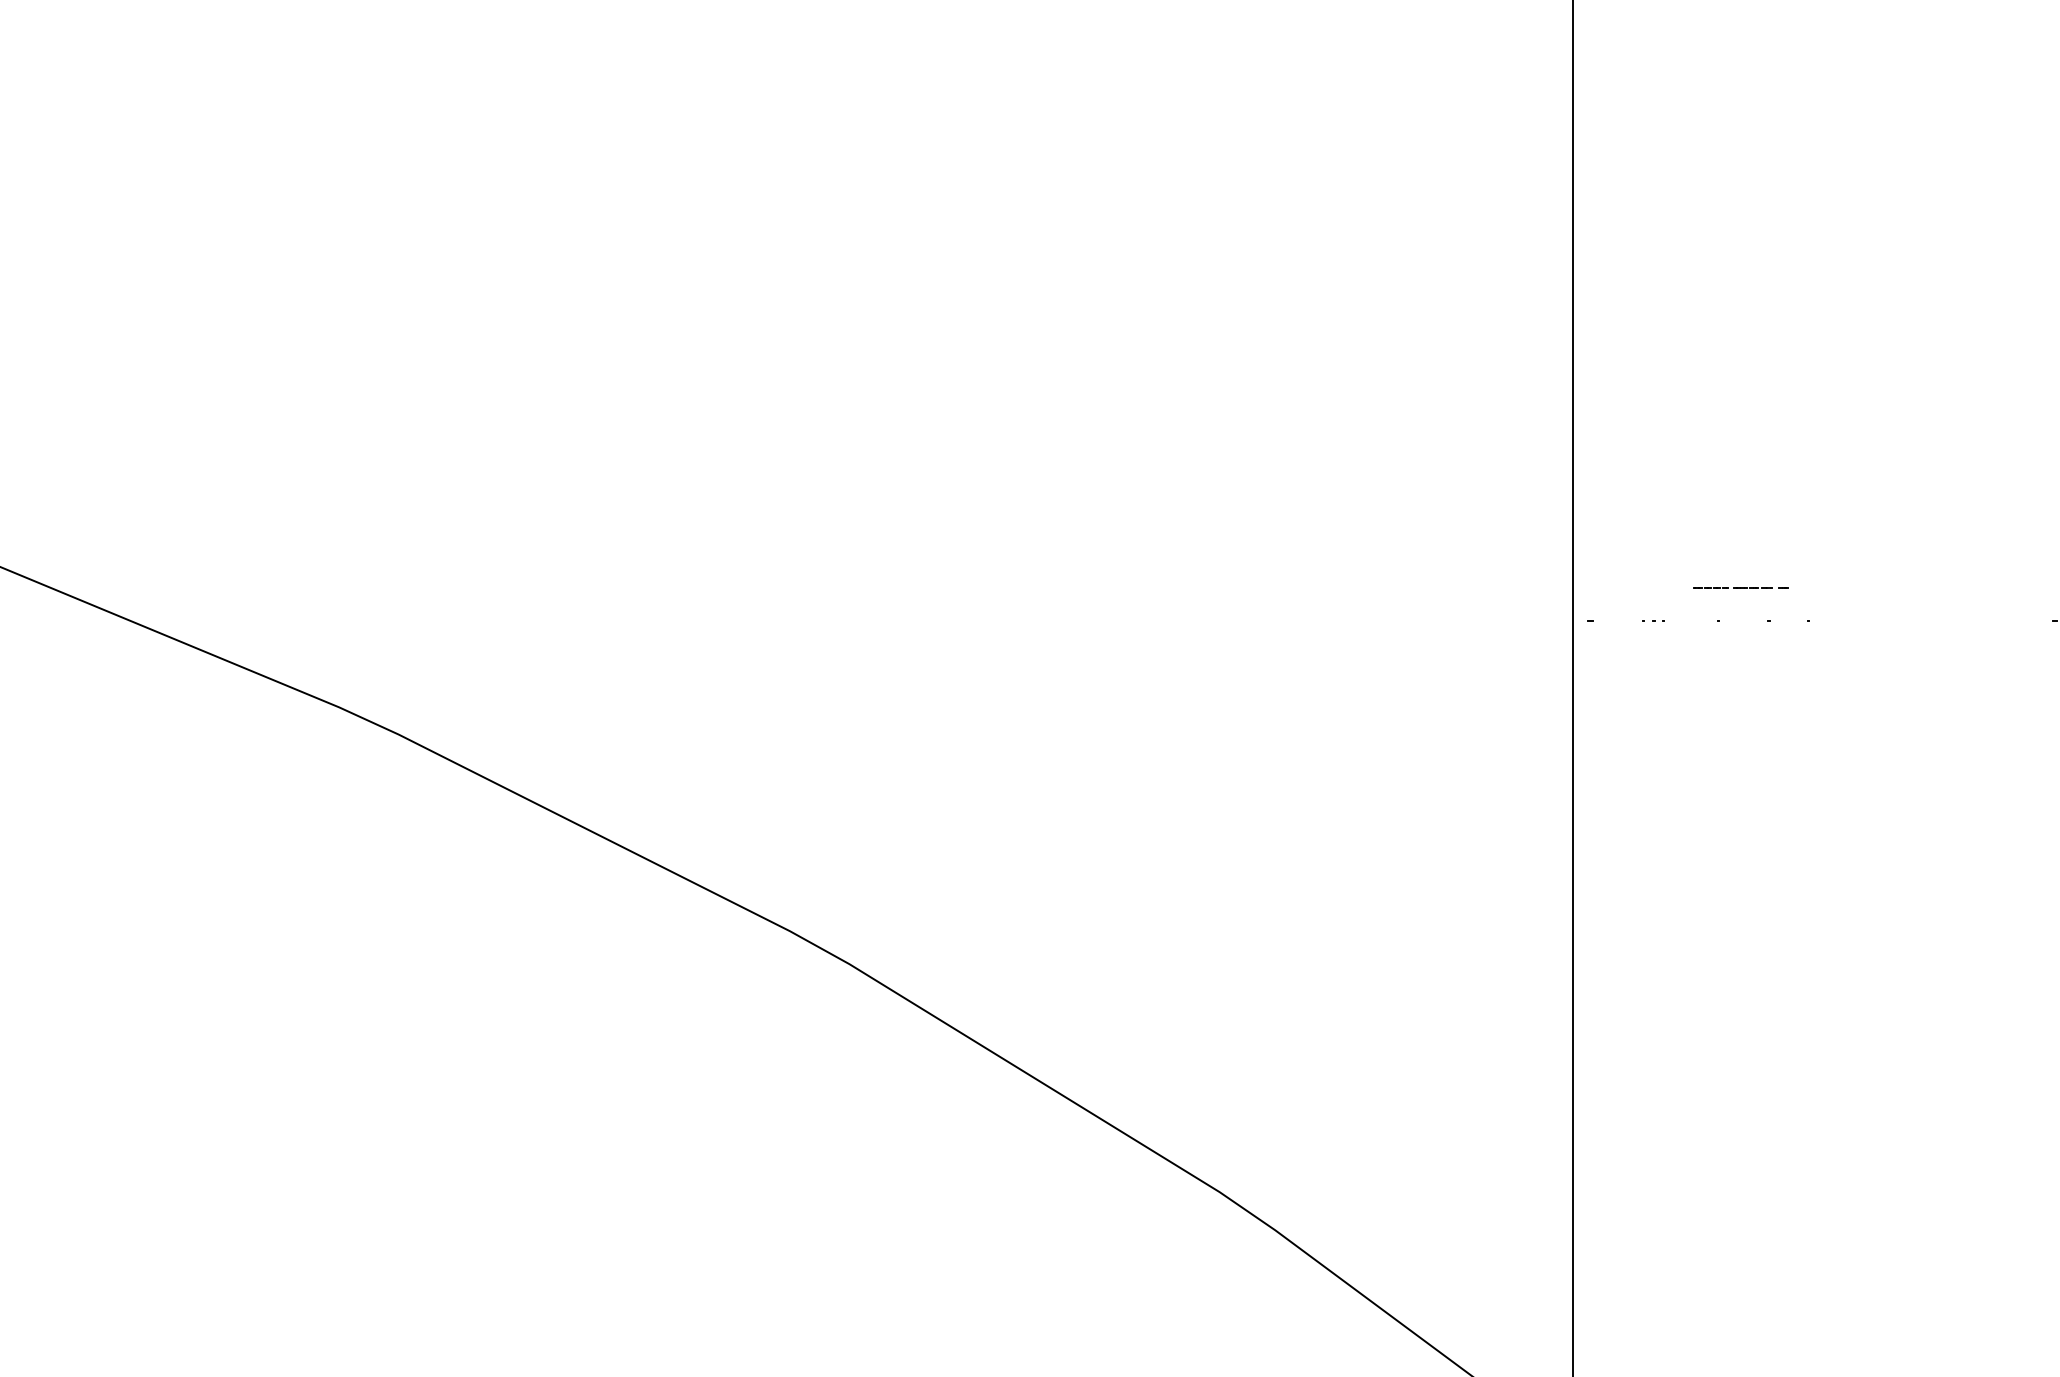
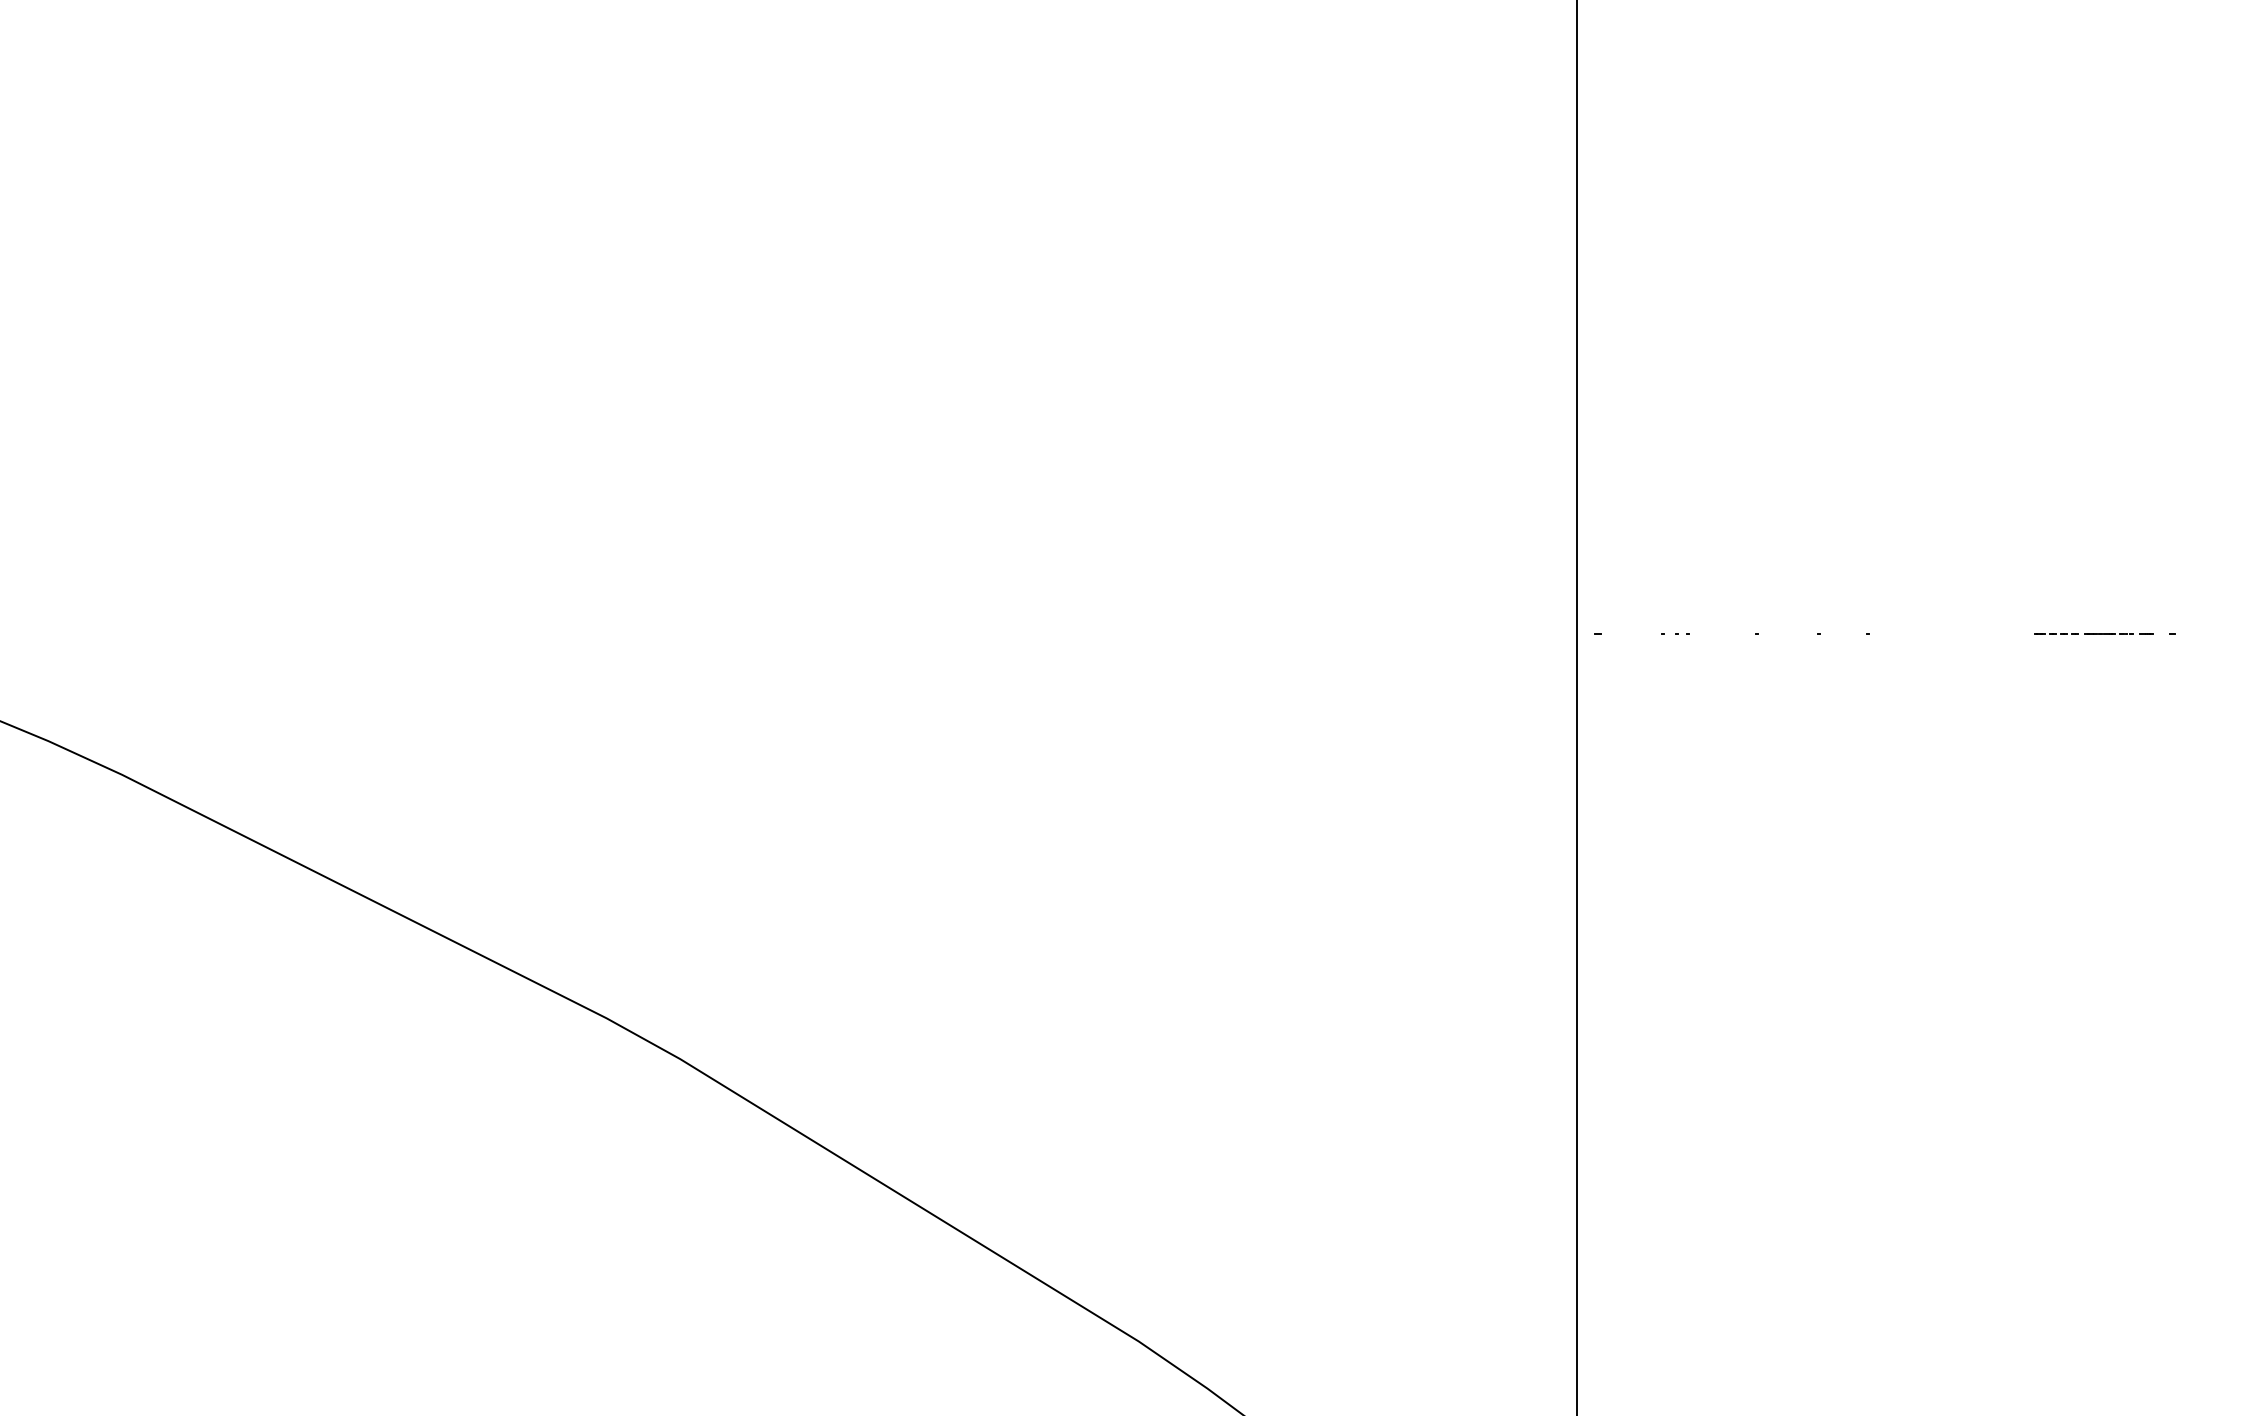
line: (1740, 587) -> (2093, 633), moved

